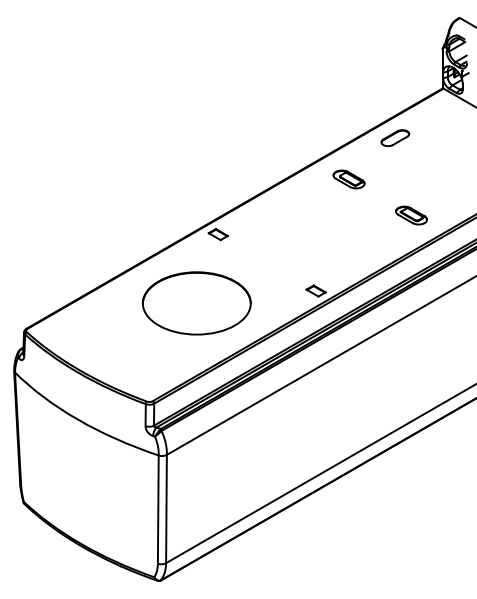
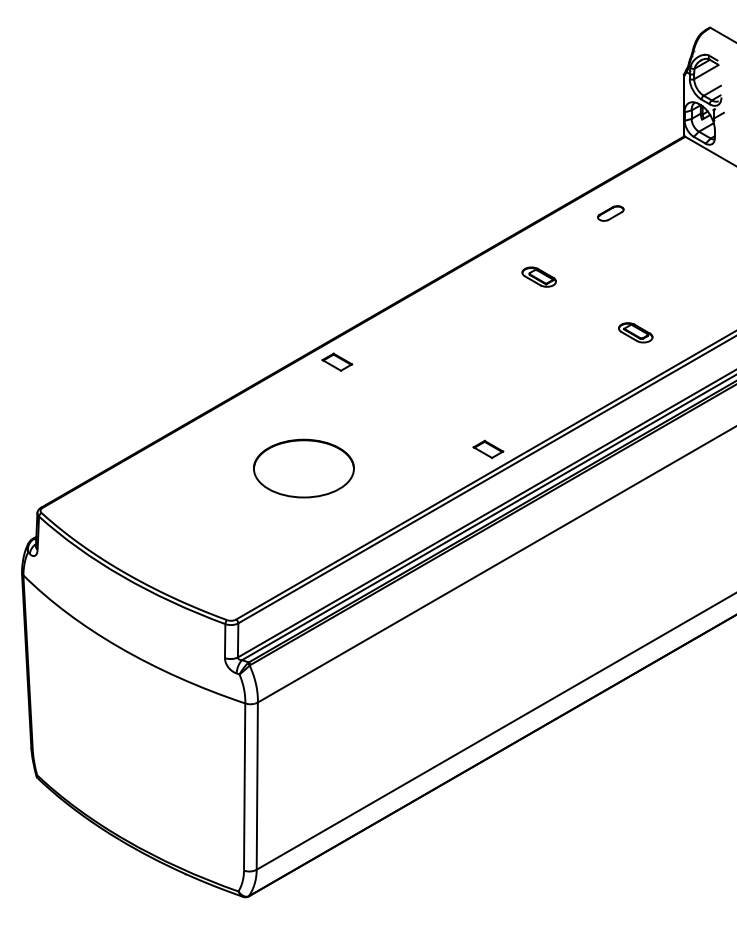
part: (395, 138) -> (610, 213), size x0.6
part: (348, 179) -> (538, 277), size x0.7
part: (411, 215) -> (635, 332), size x0.7
part: (196, 303) -> (303, 468), size x0.6

